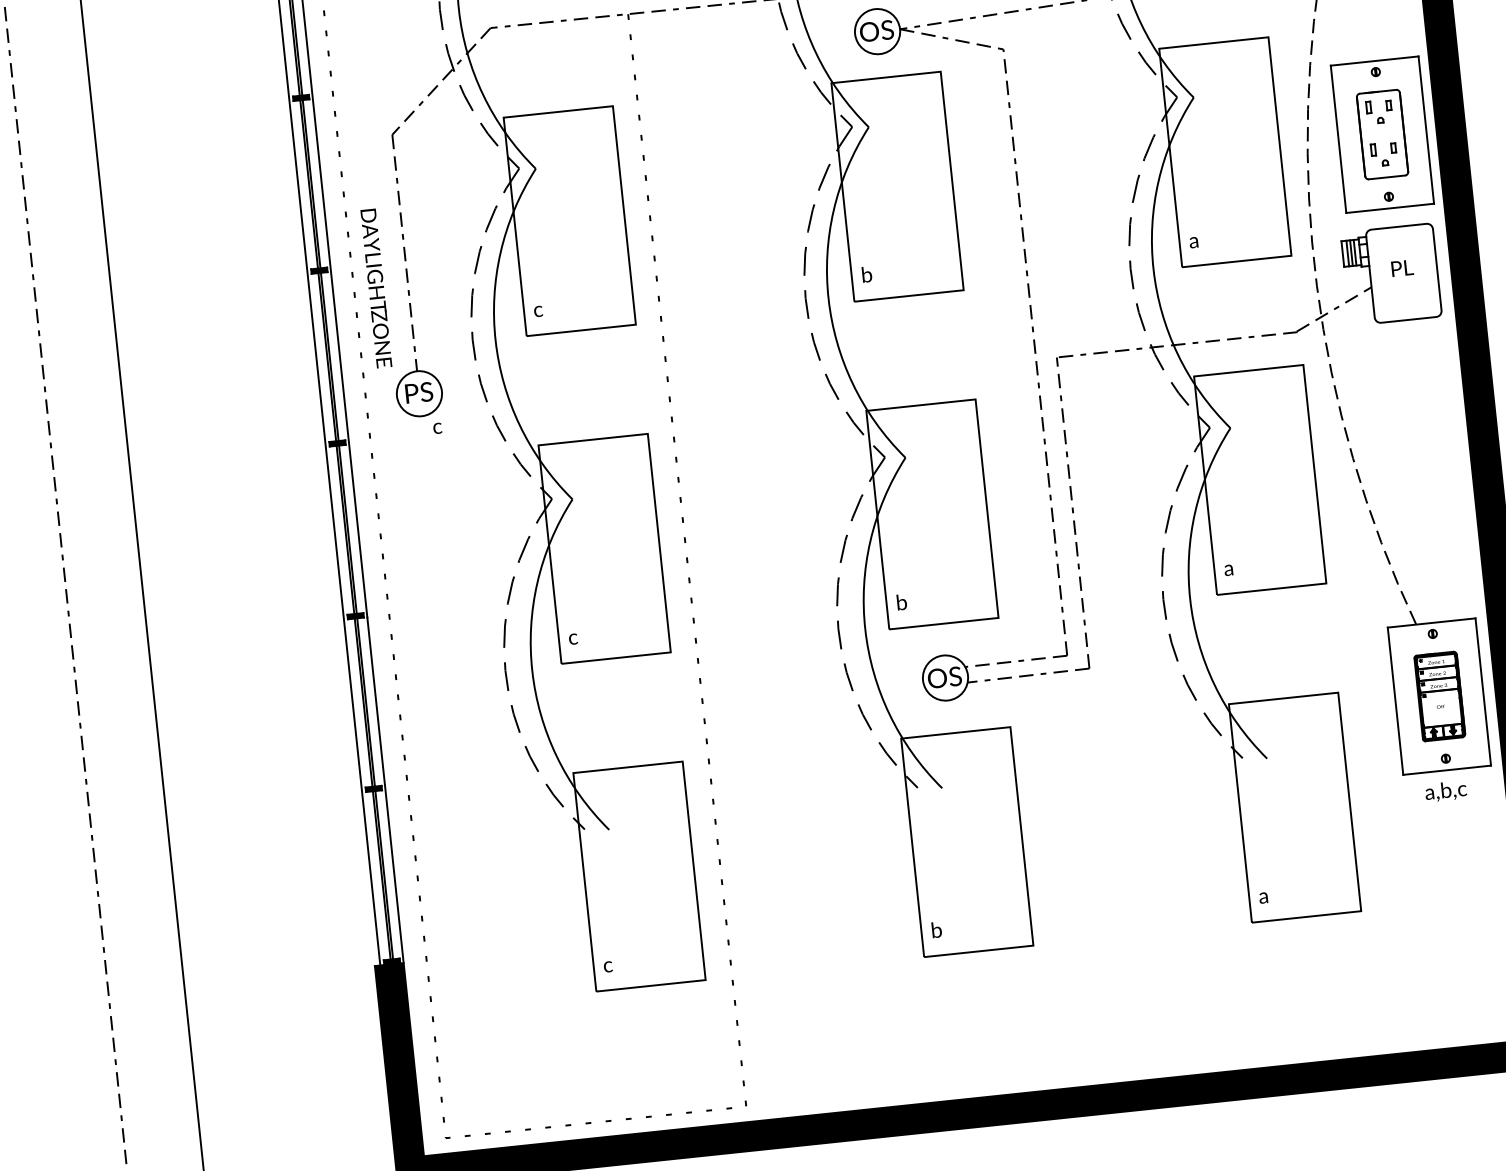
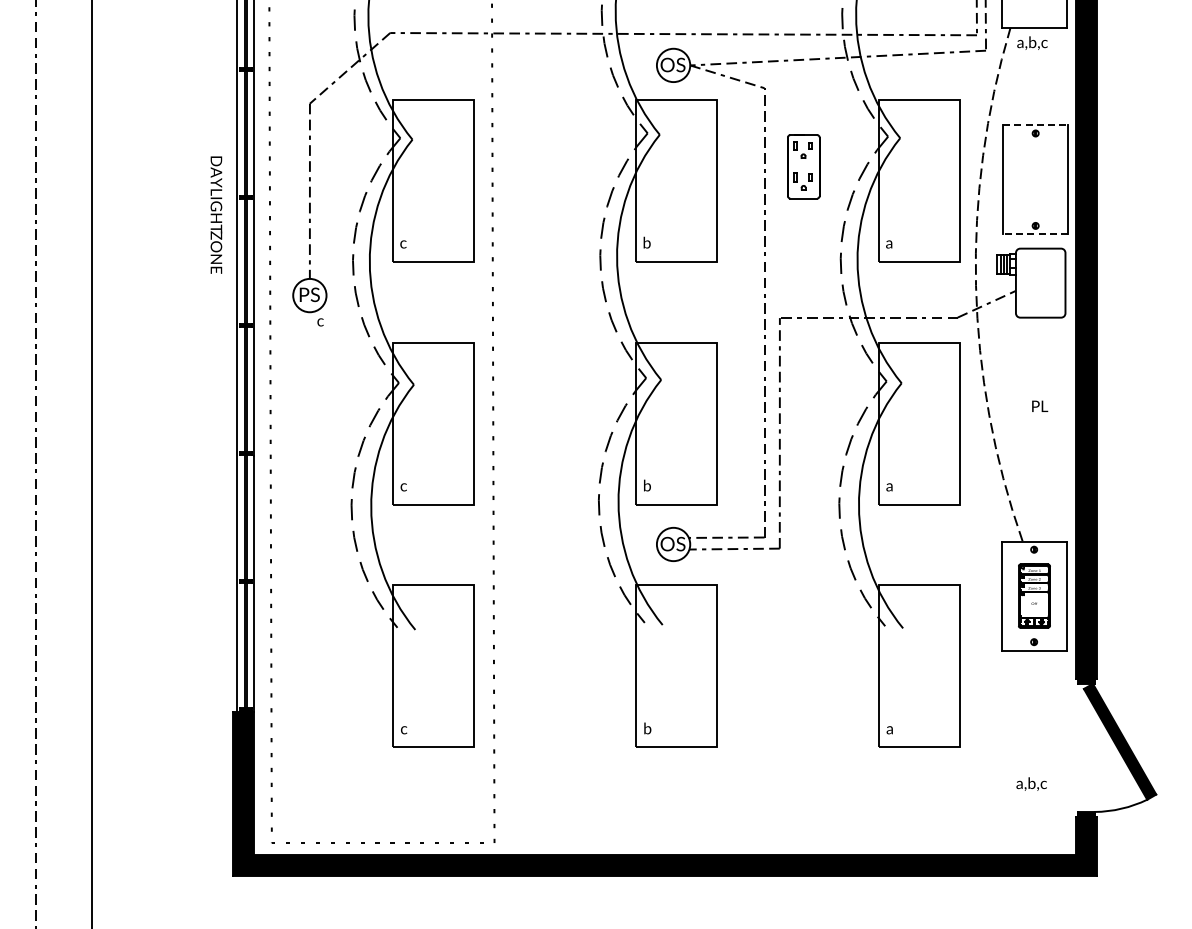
line: (1374, 61) -> (1035, 125), solid -> dashed
part: (1382, 134) -> (803, 166), moved
line: (1389, 208) -> (1035, 234), solid -> dashed
text: (1402, 267) -> (1040, 405), moved
text: (376, 287) -> (216, 214), moved
text: (1445, 790) -> (1031, 783), moved

